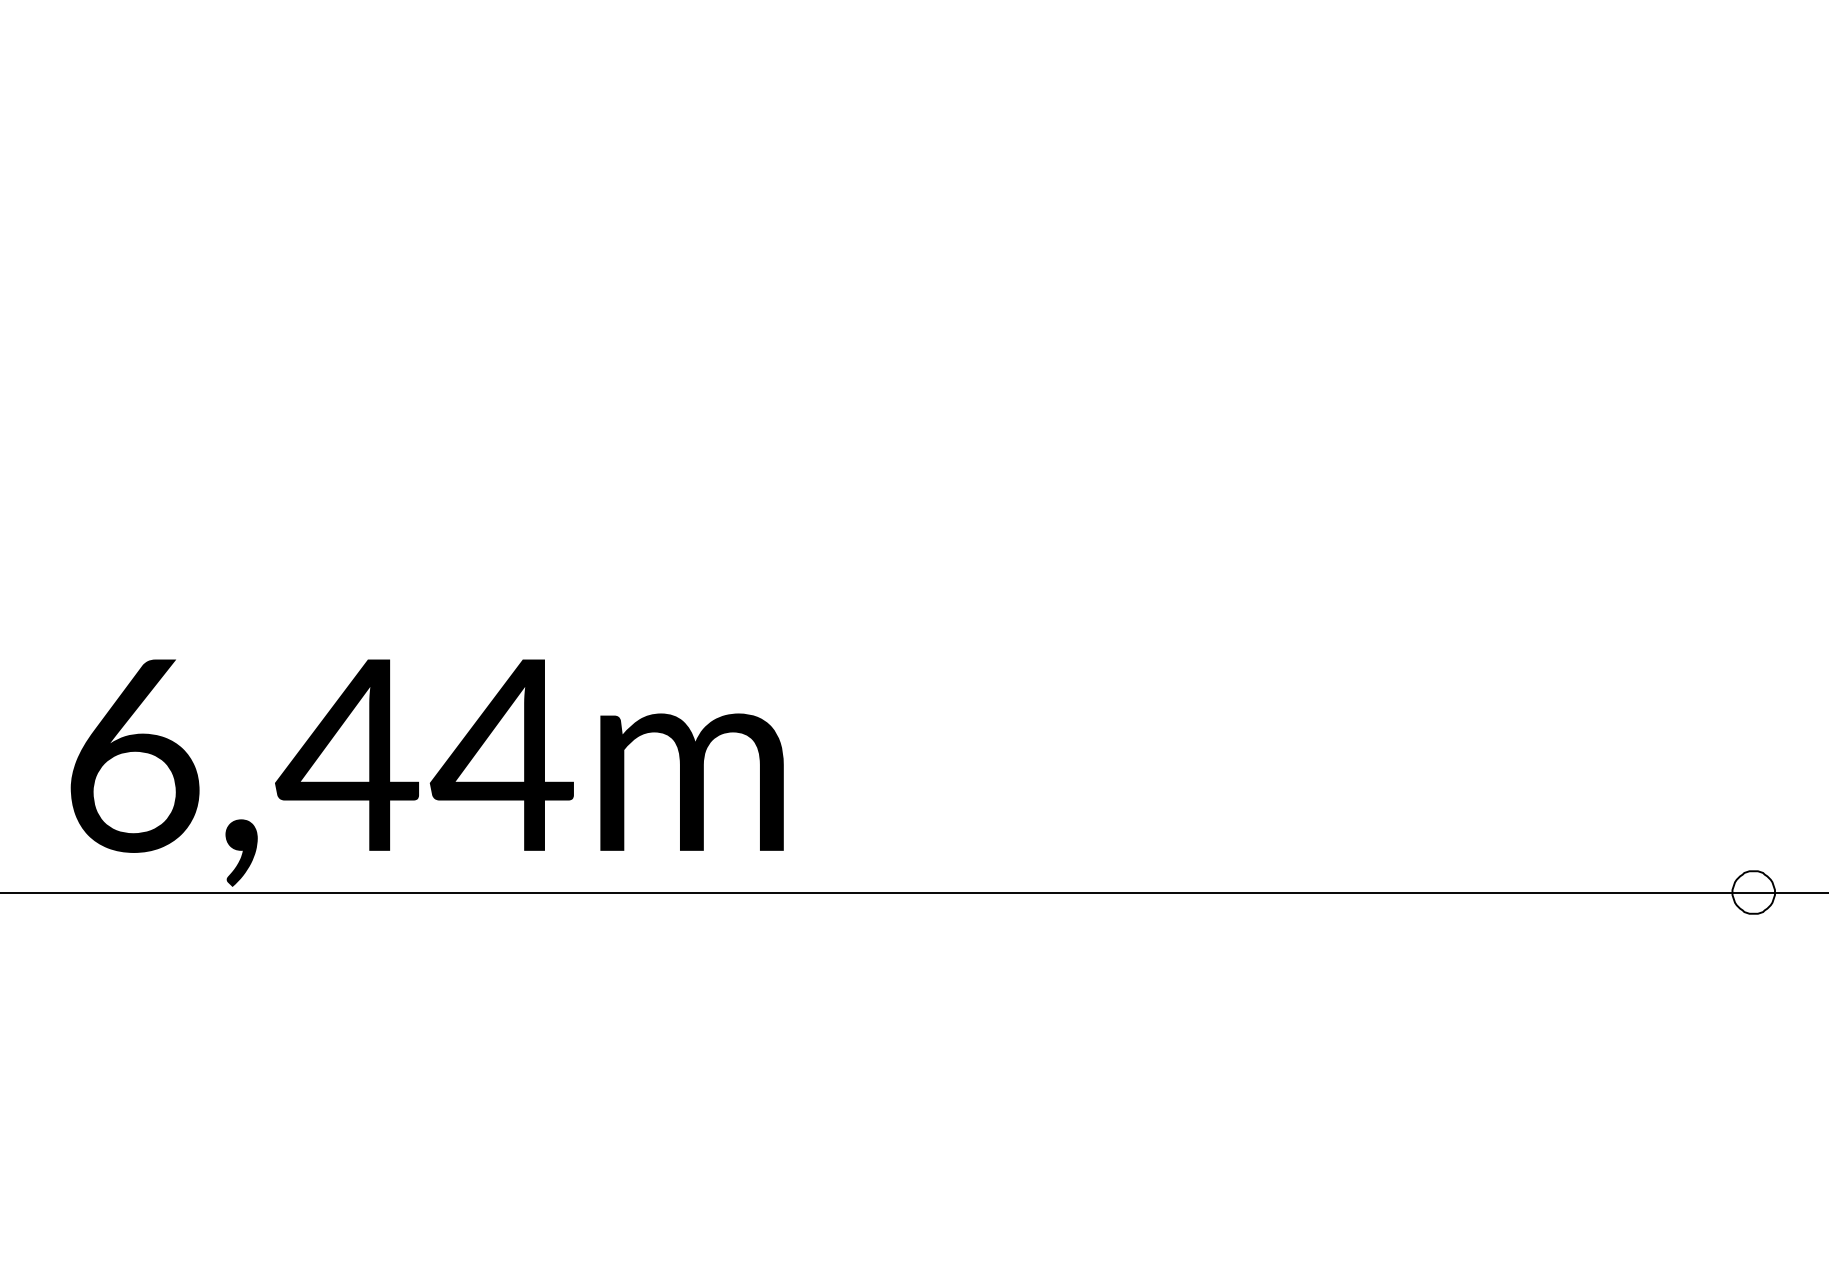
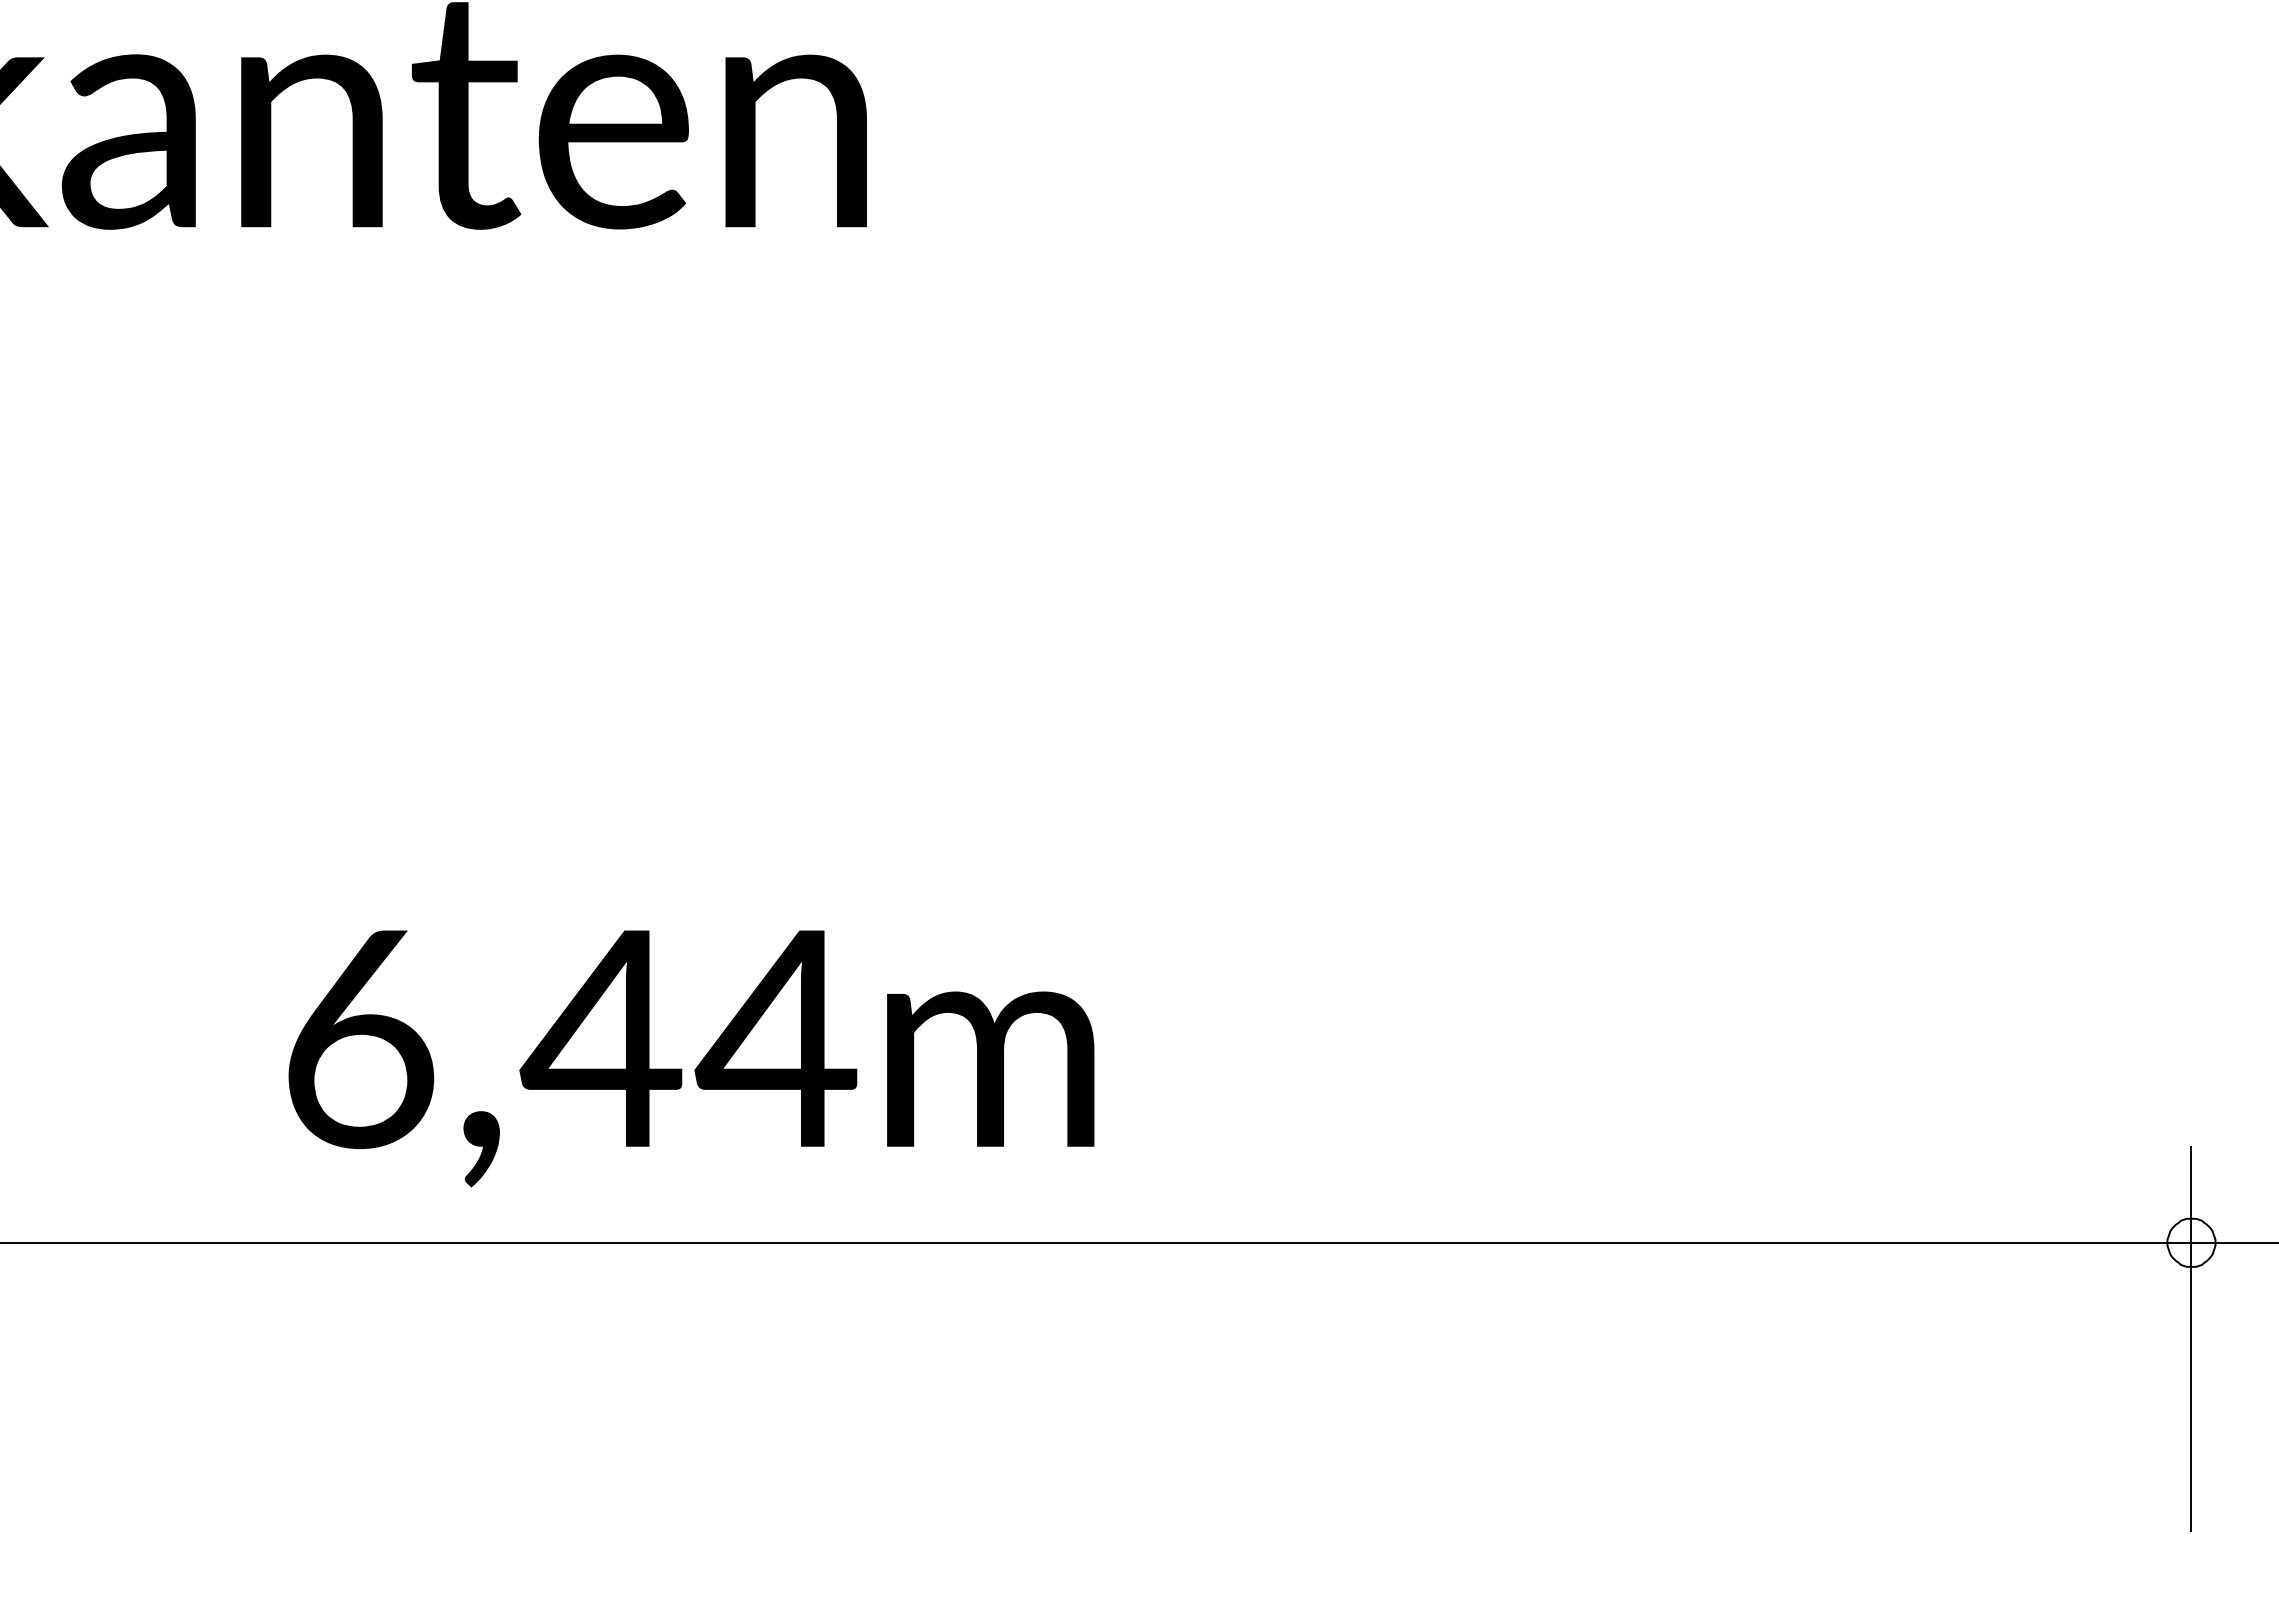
text: (427, 772) -> (691, 1058), moved
line: (1753, 977) -> (2191, 1338), added

